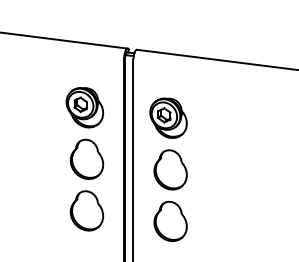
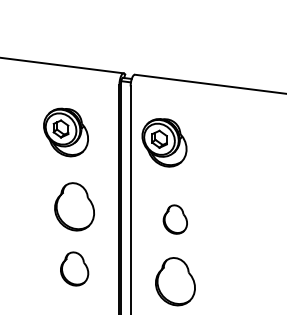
part: (84, 107) -> (65, 132), moved
part: (168, 117) -> (164, 141), moved
part: (170, 169) -> (175, 219), size x0.6
part: (86, 210) -> (74, 268), size x0.7

